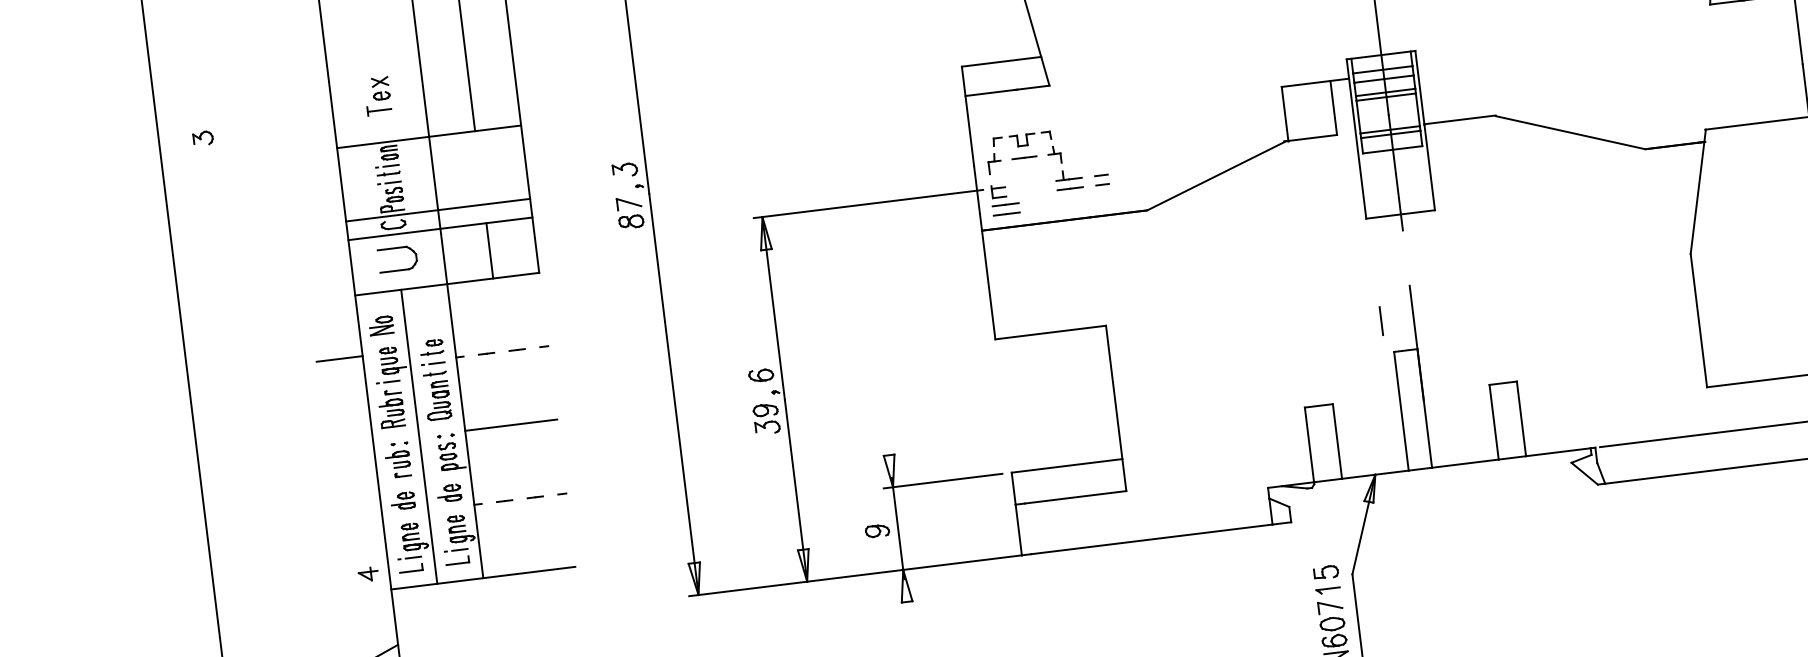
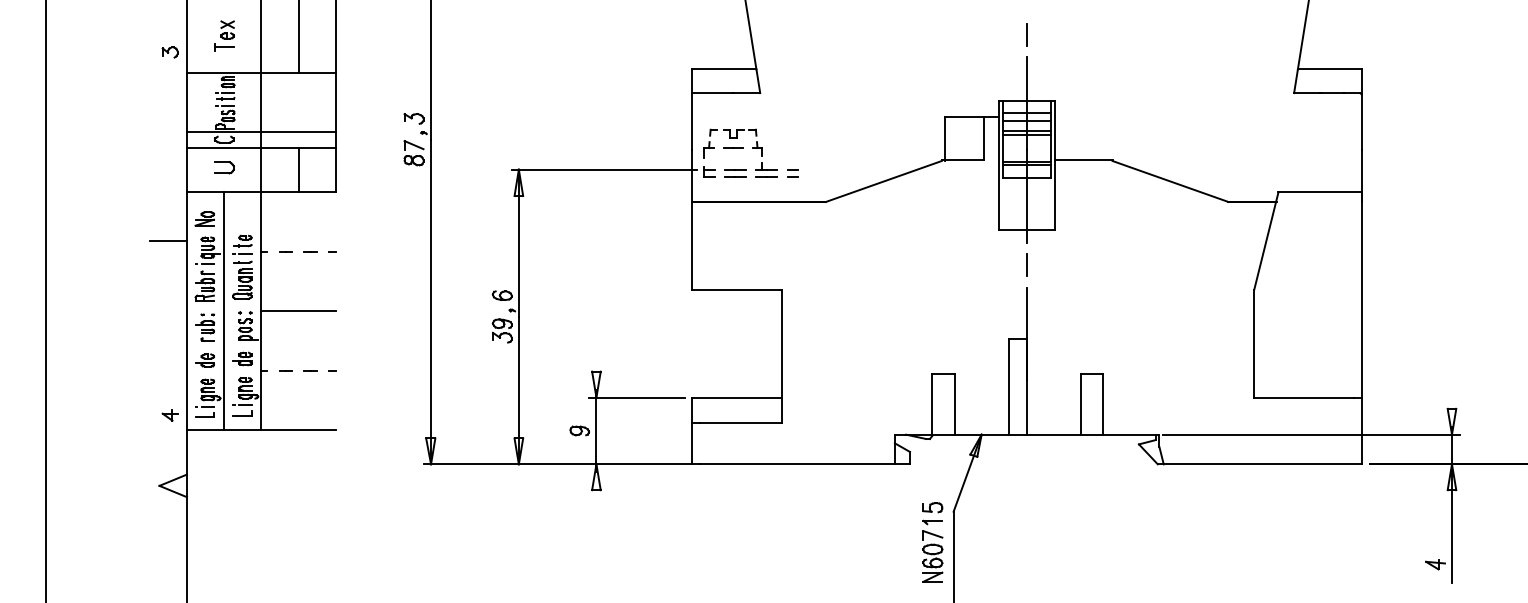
part: (202, 138) -> (169, 52), moved
part: (1006, 209) -> (735, 173), moved
part: (397, 259) -> (224, 167), size x0.62
line: (1380, 320) -> (1026, 264), moved

